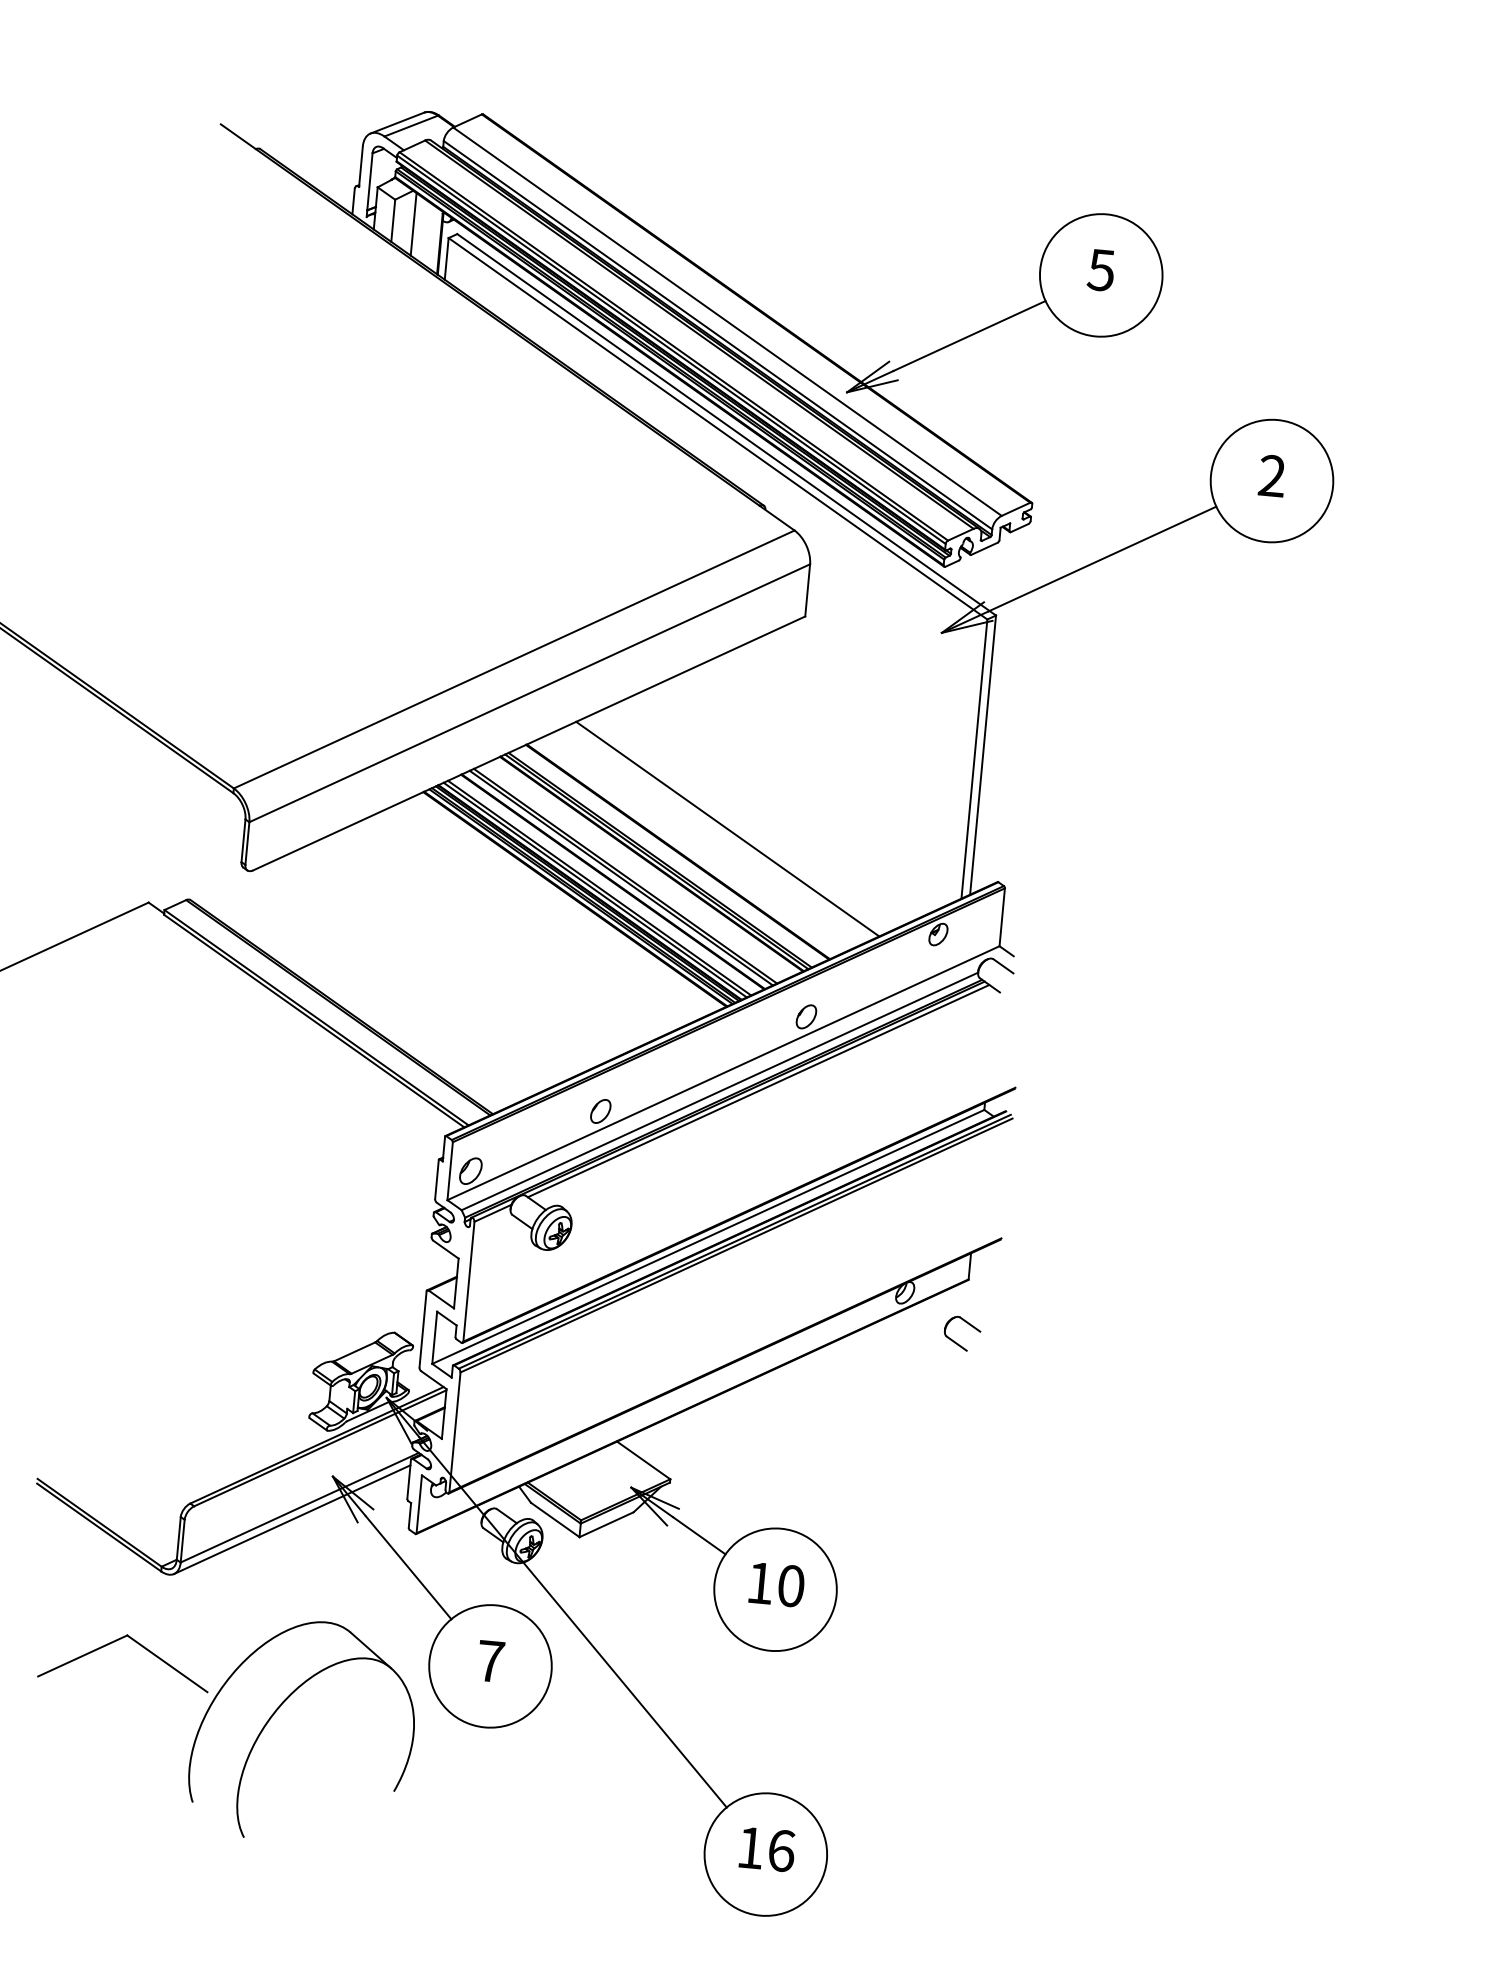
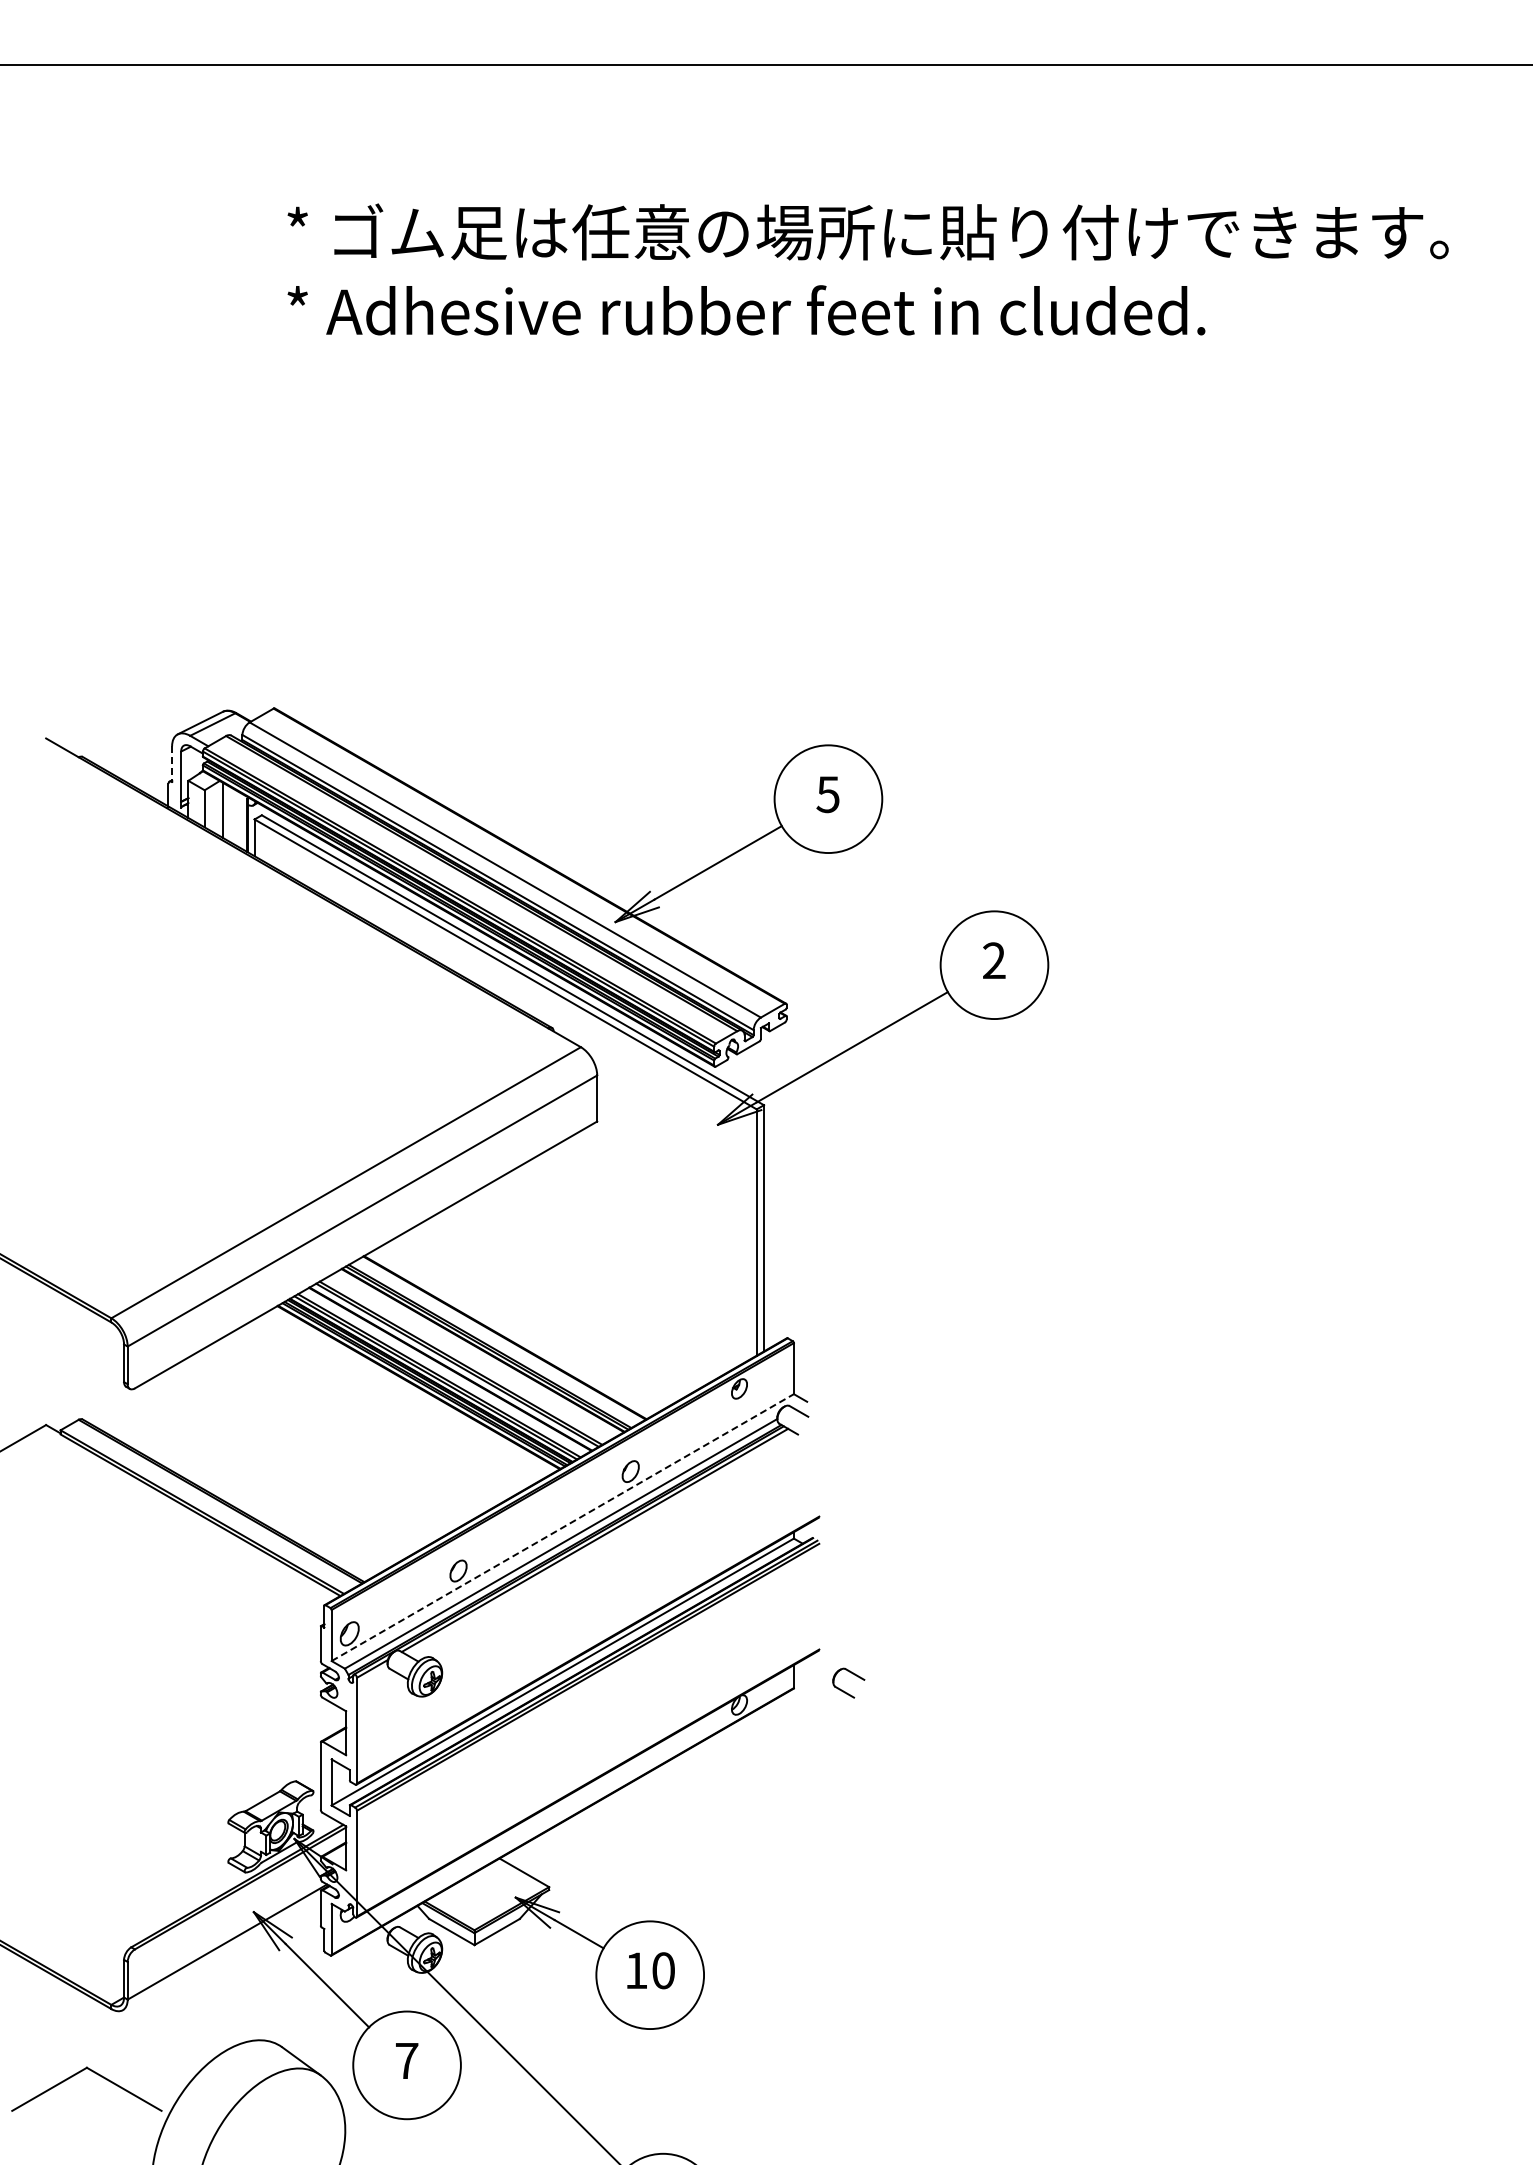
line: (361, 167) -> (172, 764), solid -> dashed
line: (727, 828) -> (546, 1313), removed
line: (723, 1073) -> (562, 1527), solid -> dashed
part: (967, 1324) -> (852, 1674), moved
line: (291, 1518) -> (221, 1952), removed

